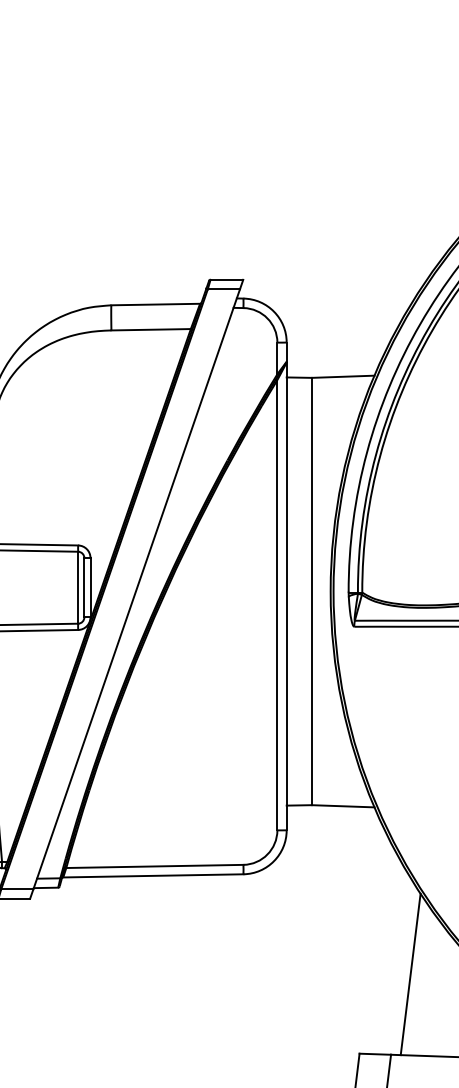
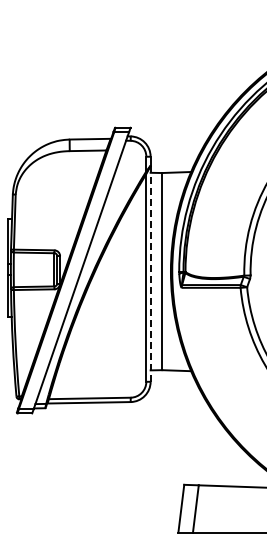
line: (286, 595) -> (150, 273), solid -> dashed
line: (409, 974) -> (207, 448), removed

